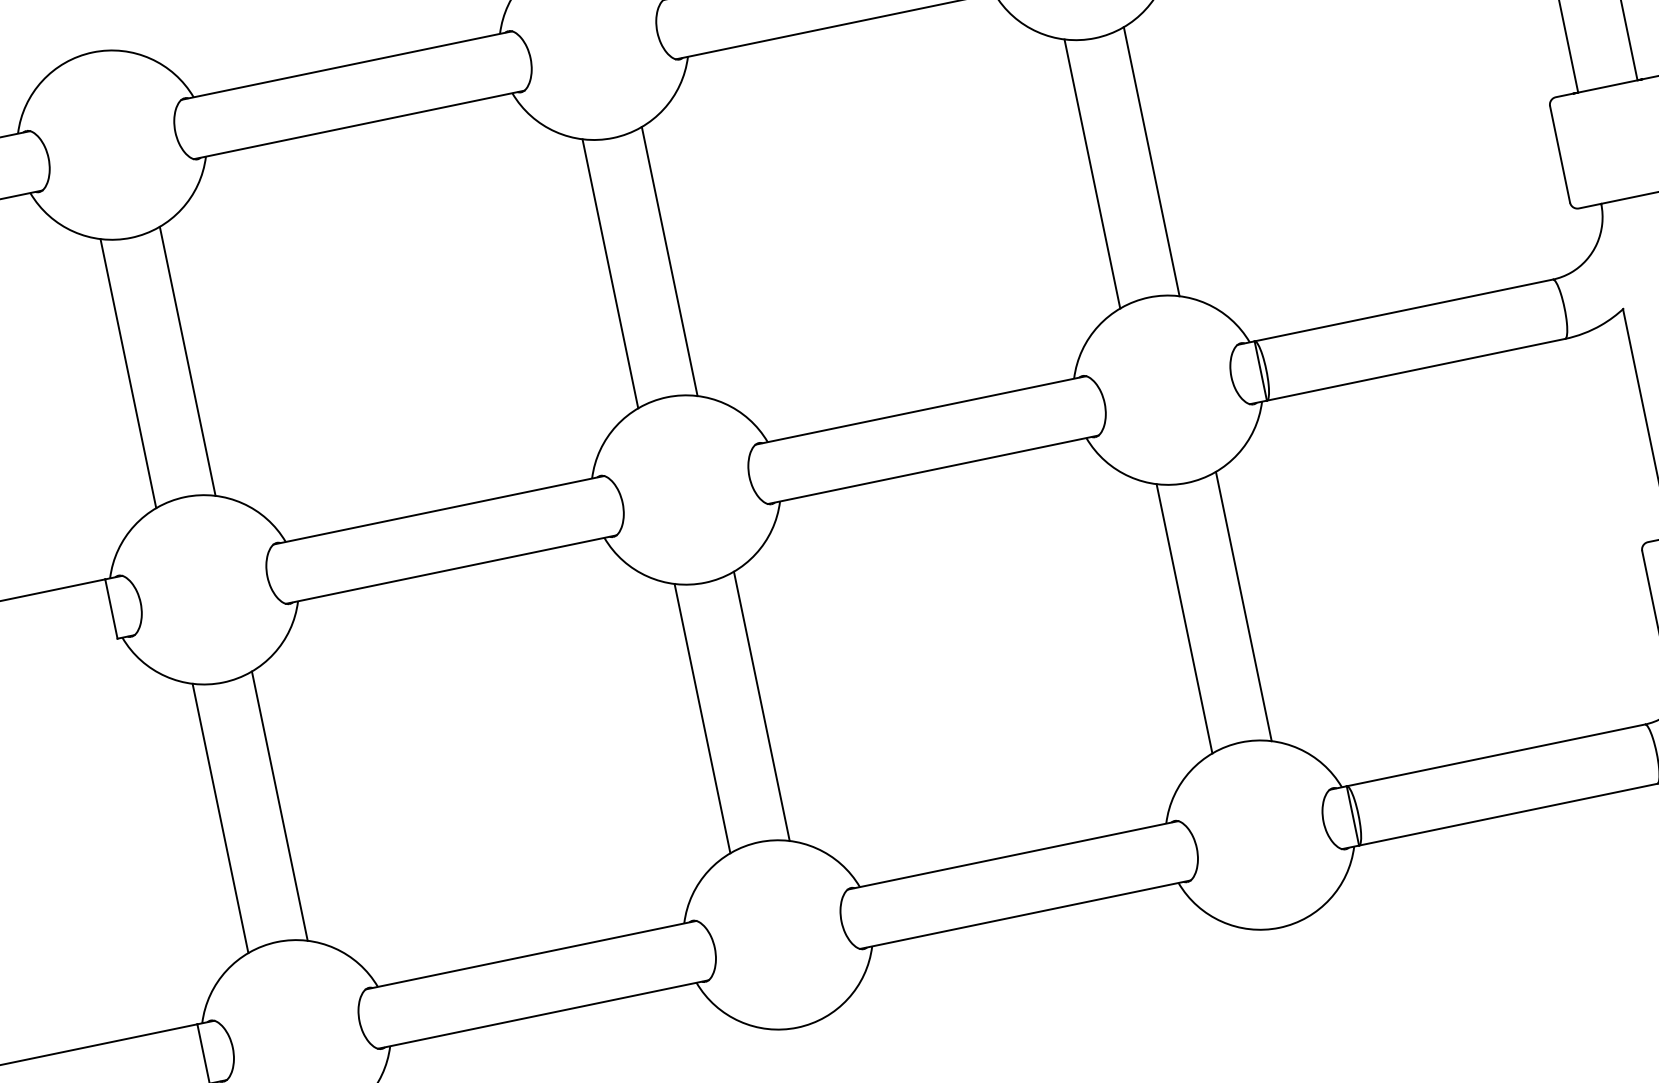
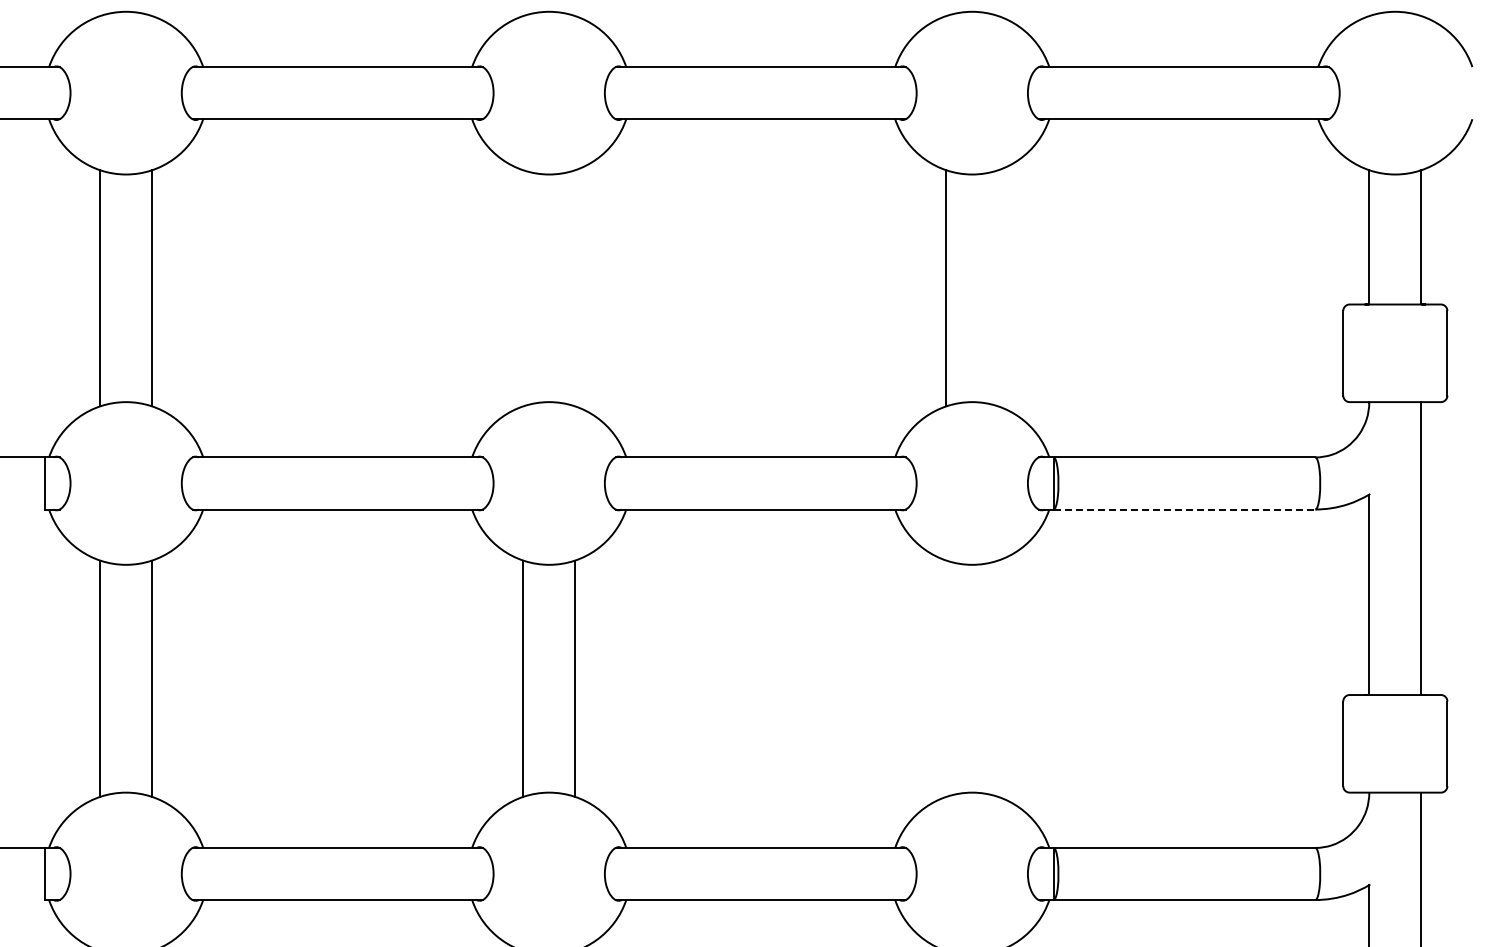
line: (1151, 161) -> (998, 288), removed
line: (670, 261) -> (575, 288), removed
line: (610, 273) -> (523, 288), removed
line: (1416, 369) -> (1184, 509), solid -> dashed
line: (1243, 606) -> (998, 678), removed
line: (1184, 618) -> (946, 678), removed

